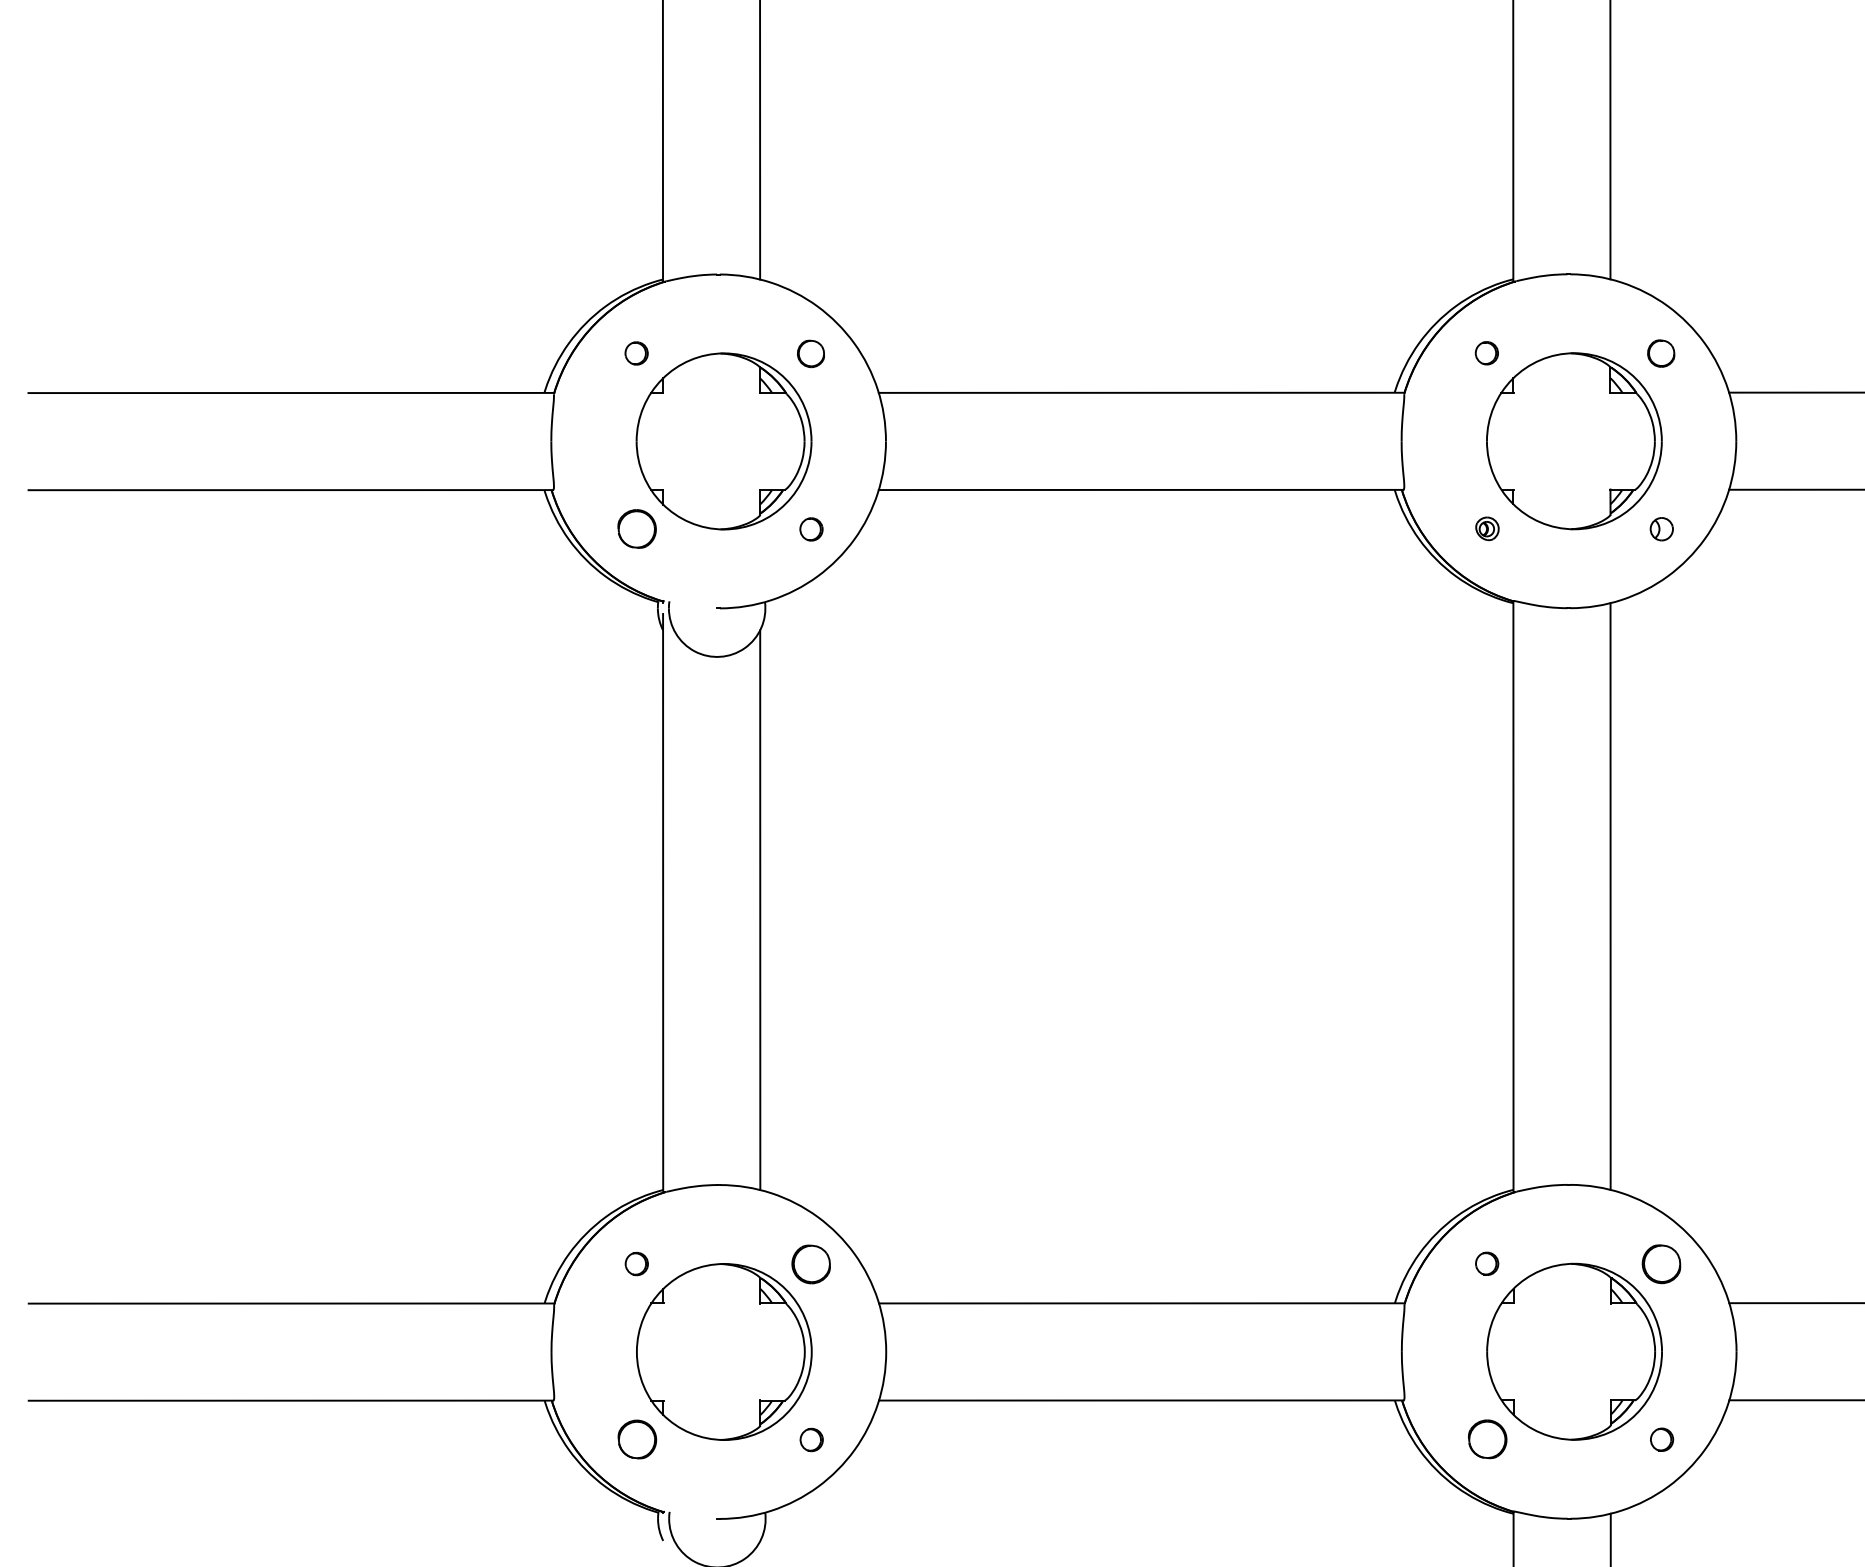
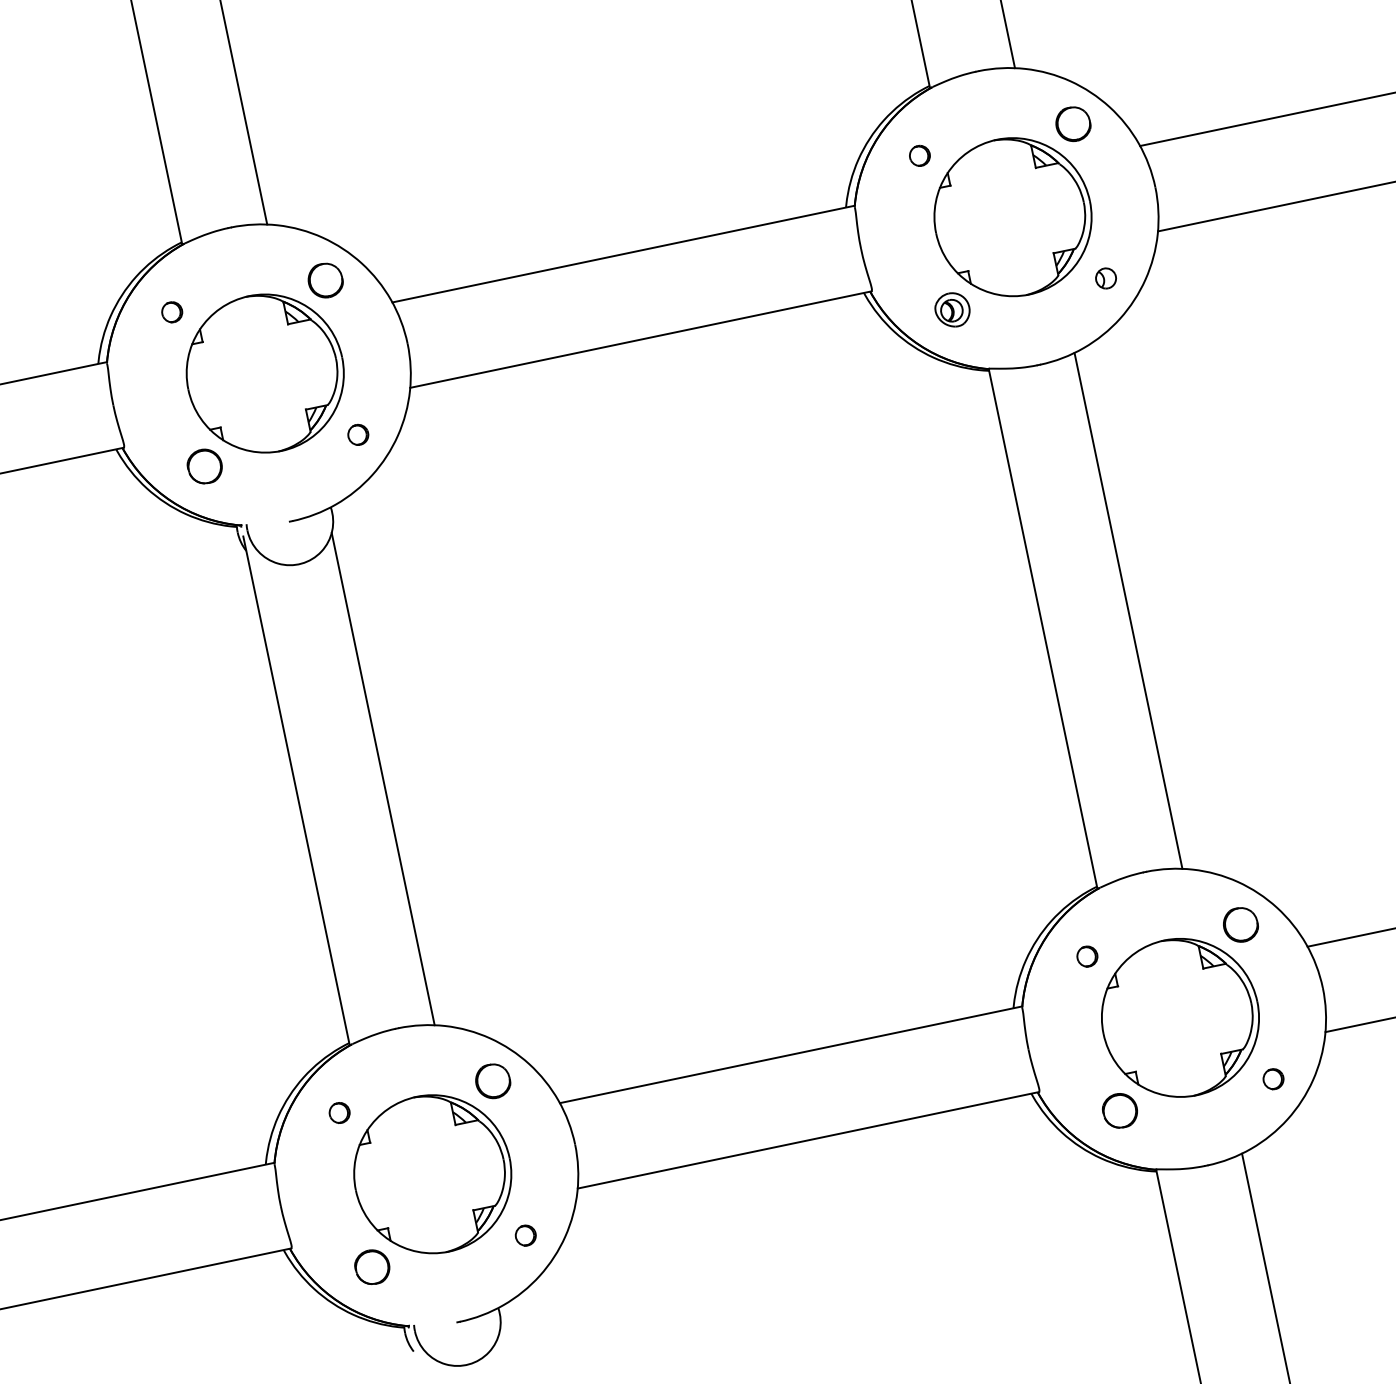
part: (810, 353) -> (325, 280), size x1.43
part: (1660, 353) -> (1072, 124), size x1.43
part: (1487, 528) -> (952, 309), size x1.67

